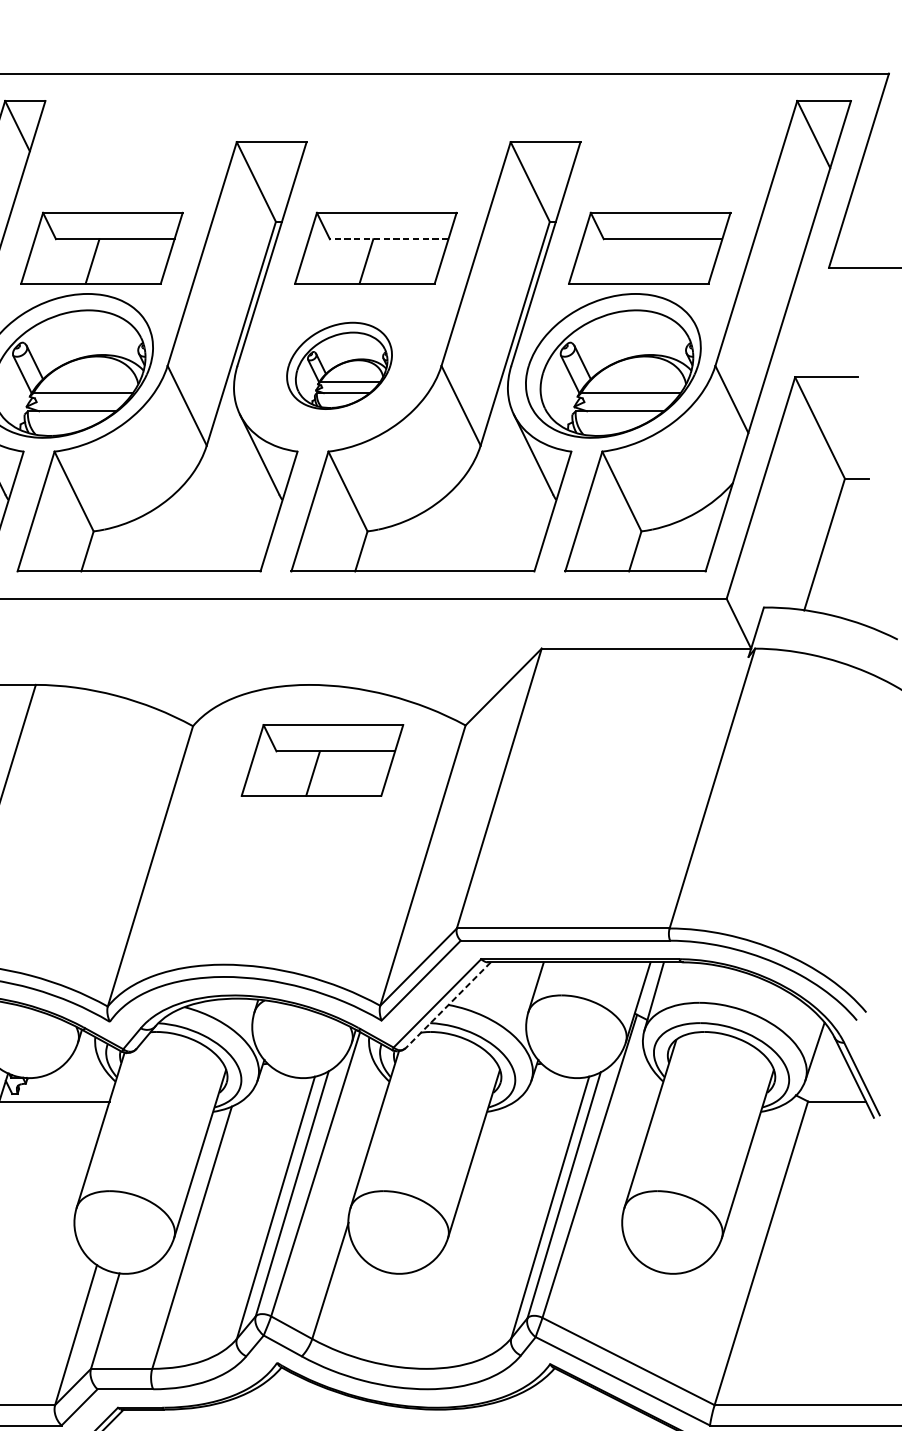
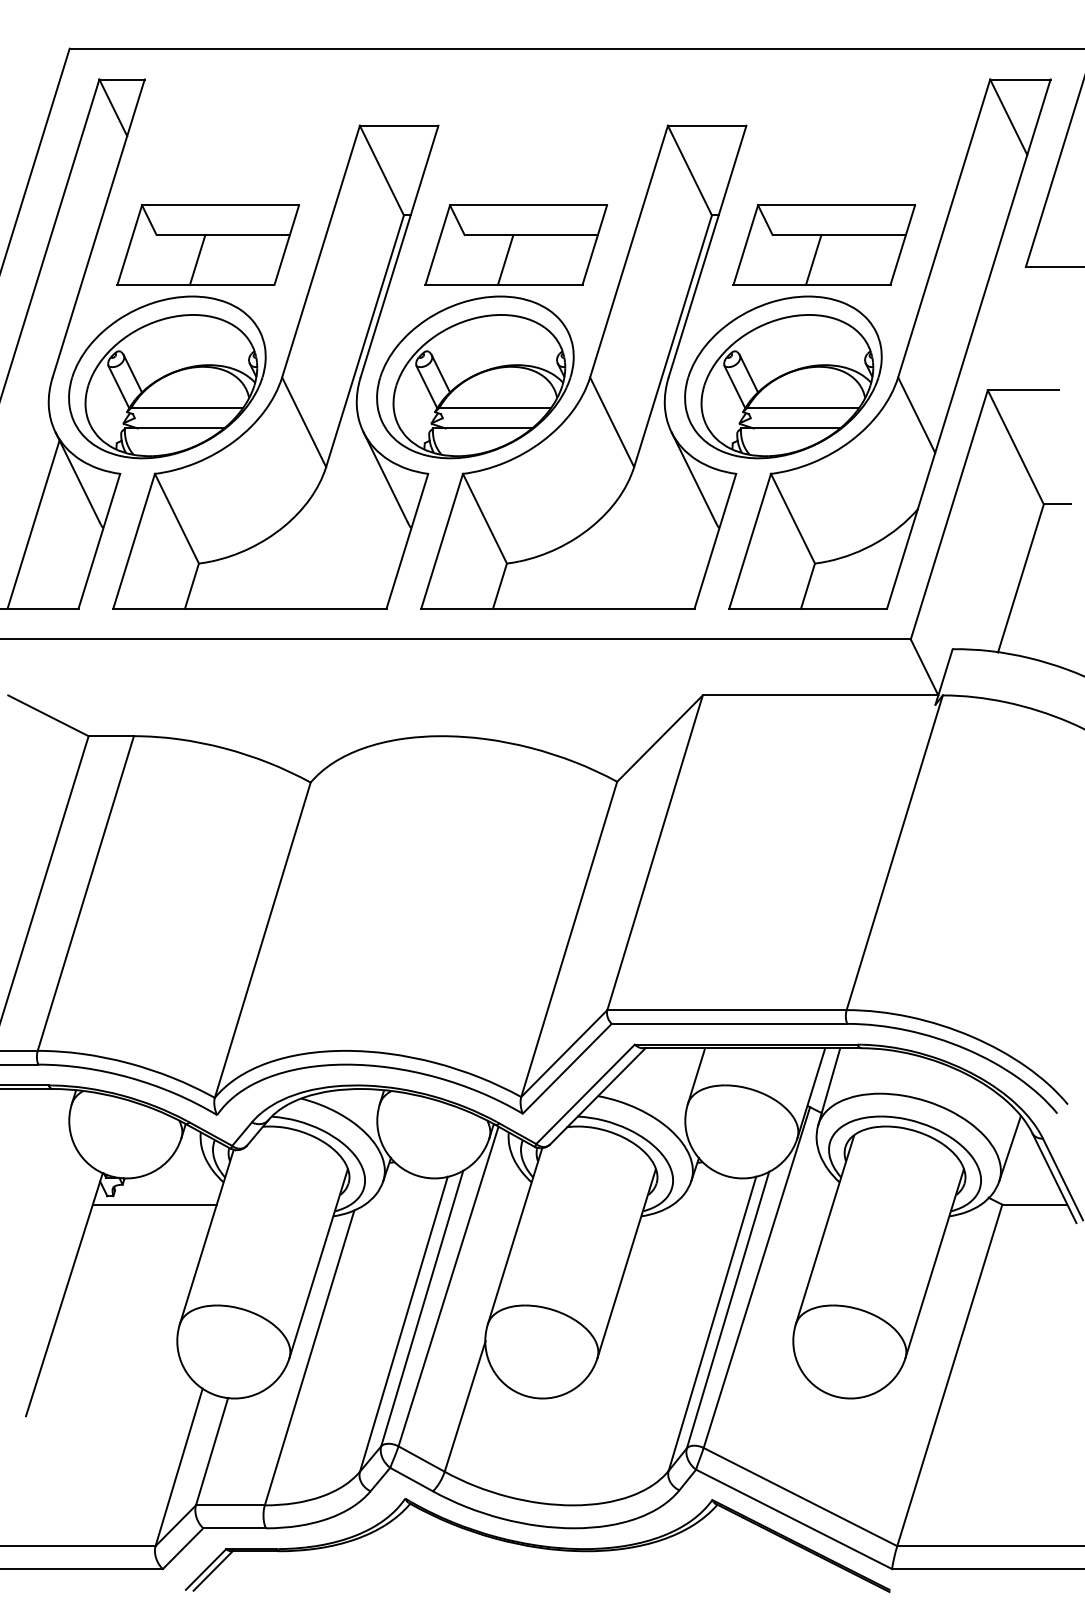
line: (389, 238) -> (531, 234), dashed -> solid
line: (640, 261) -> (813, 259), added
part: (339, 365) -> (475, 377), size x1.67
part: (321, 759) -> (455, 820), removed
line: (448, 1005) -> (597, 1096), dashed -> solid

